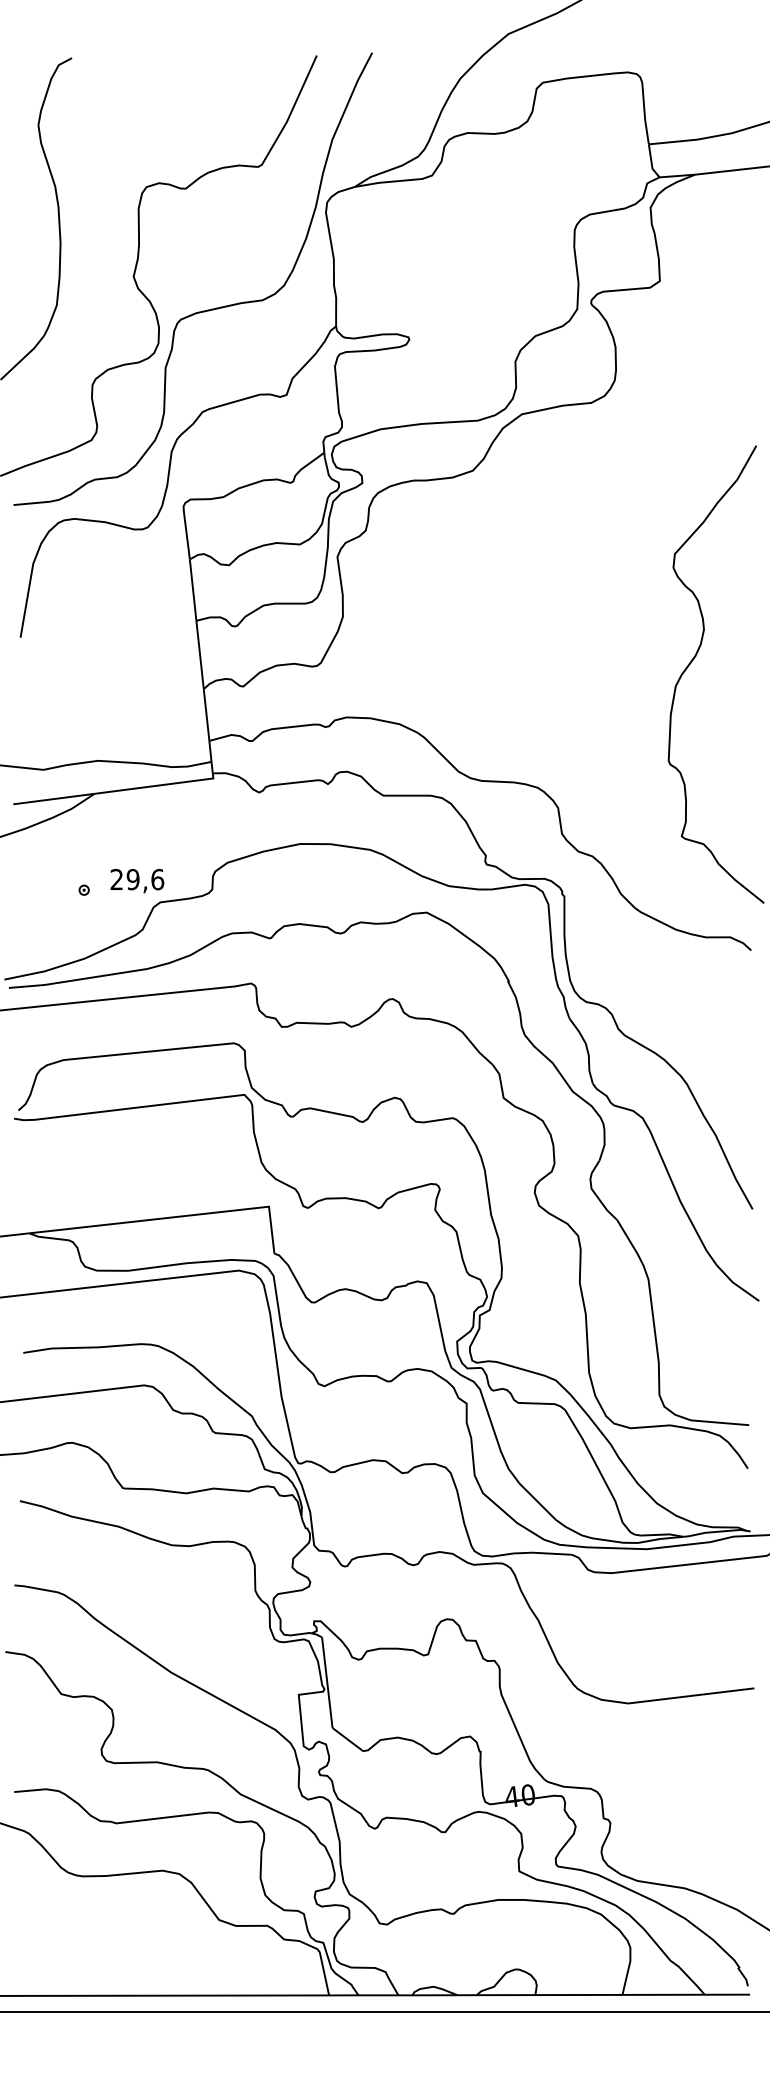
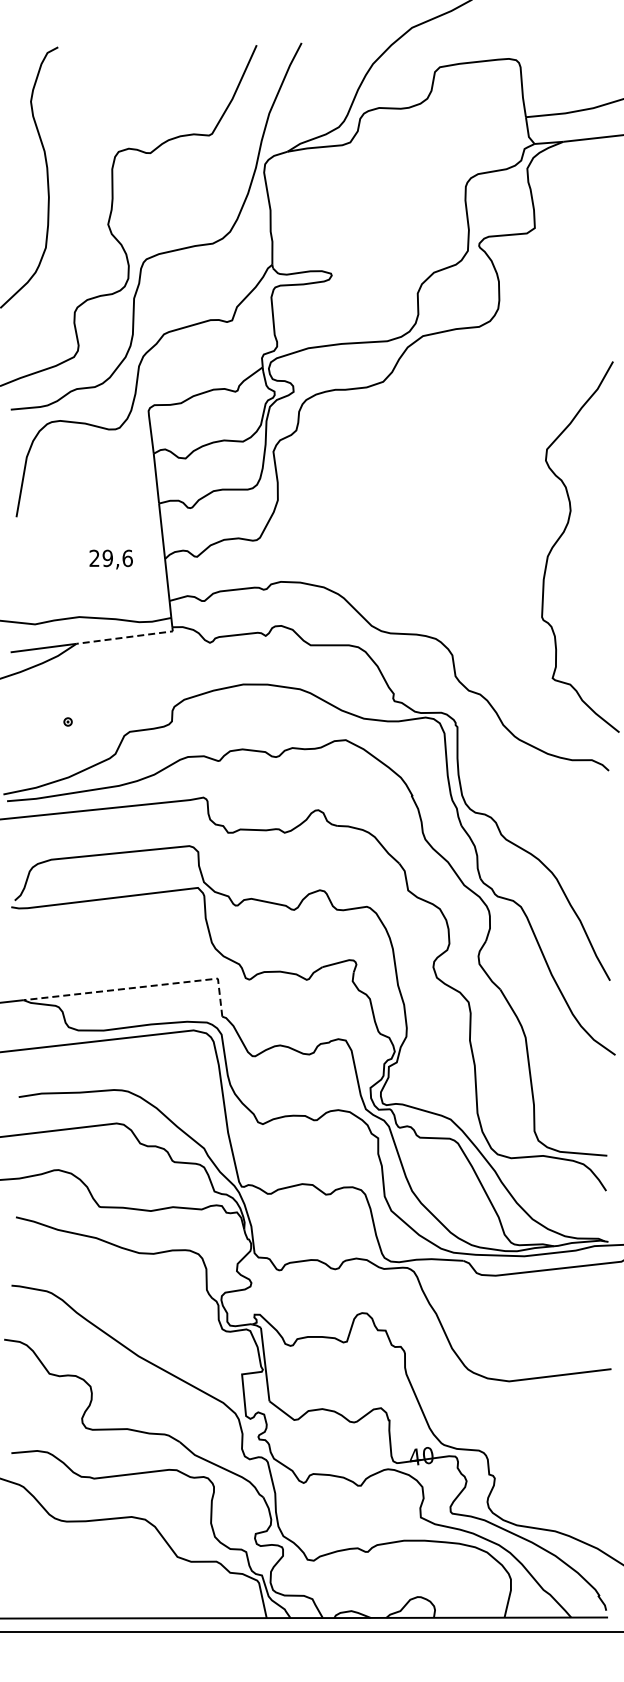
line: (157, 786) -> (127, 637), solid -> dashed
text: (136, 880) -> (110, 559), moved
line: (173, 1217) -> (140, 987), solid -> dashed

